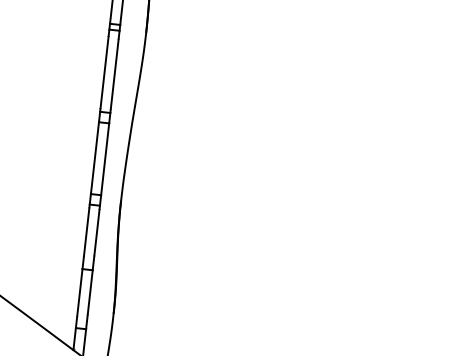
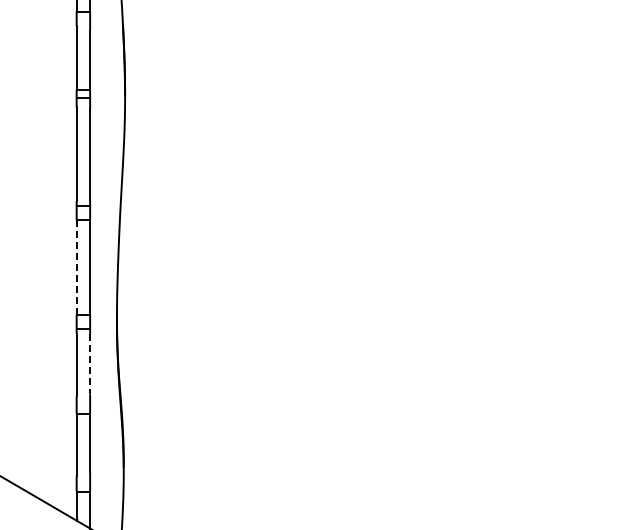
line: (94, 158) -> (76, 267), solid -> dashed
line: (97, 233) -> (90, 364), solid -> dashed

